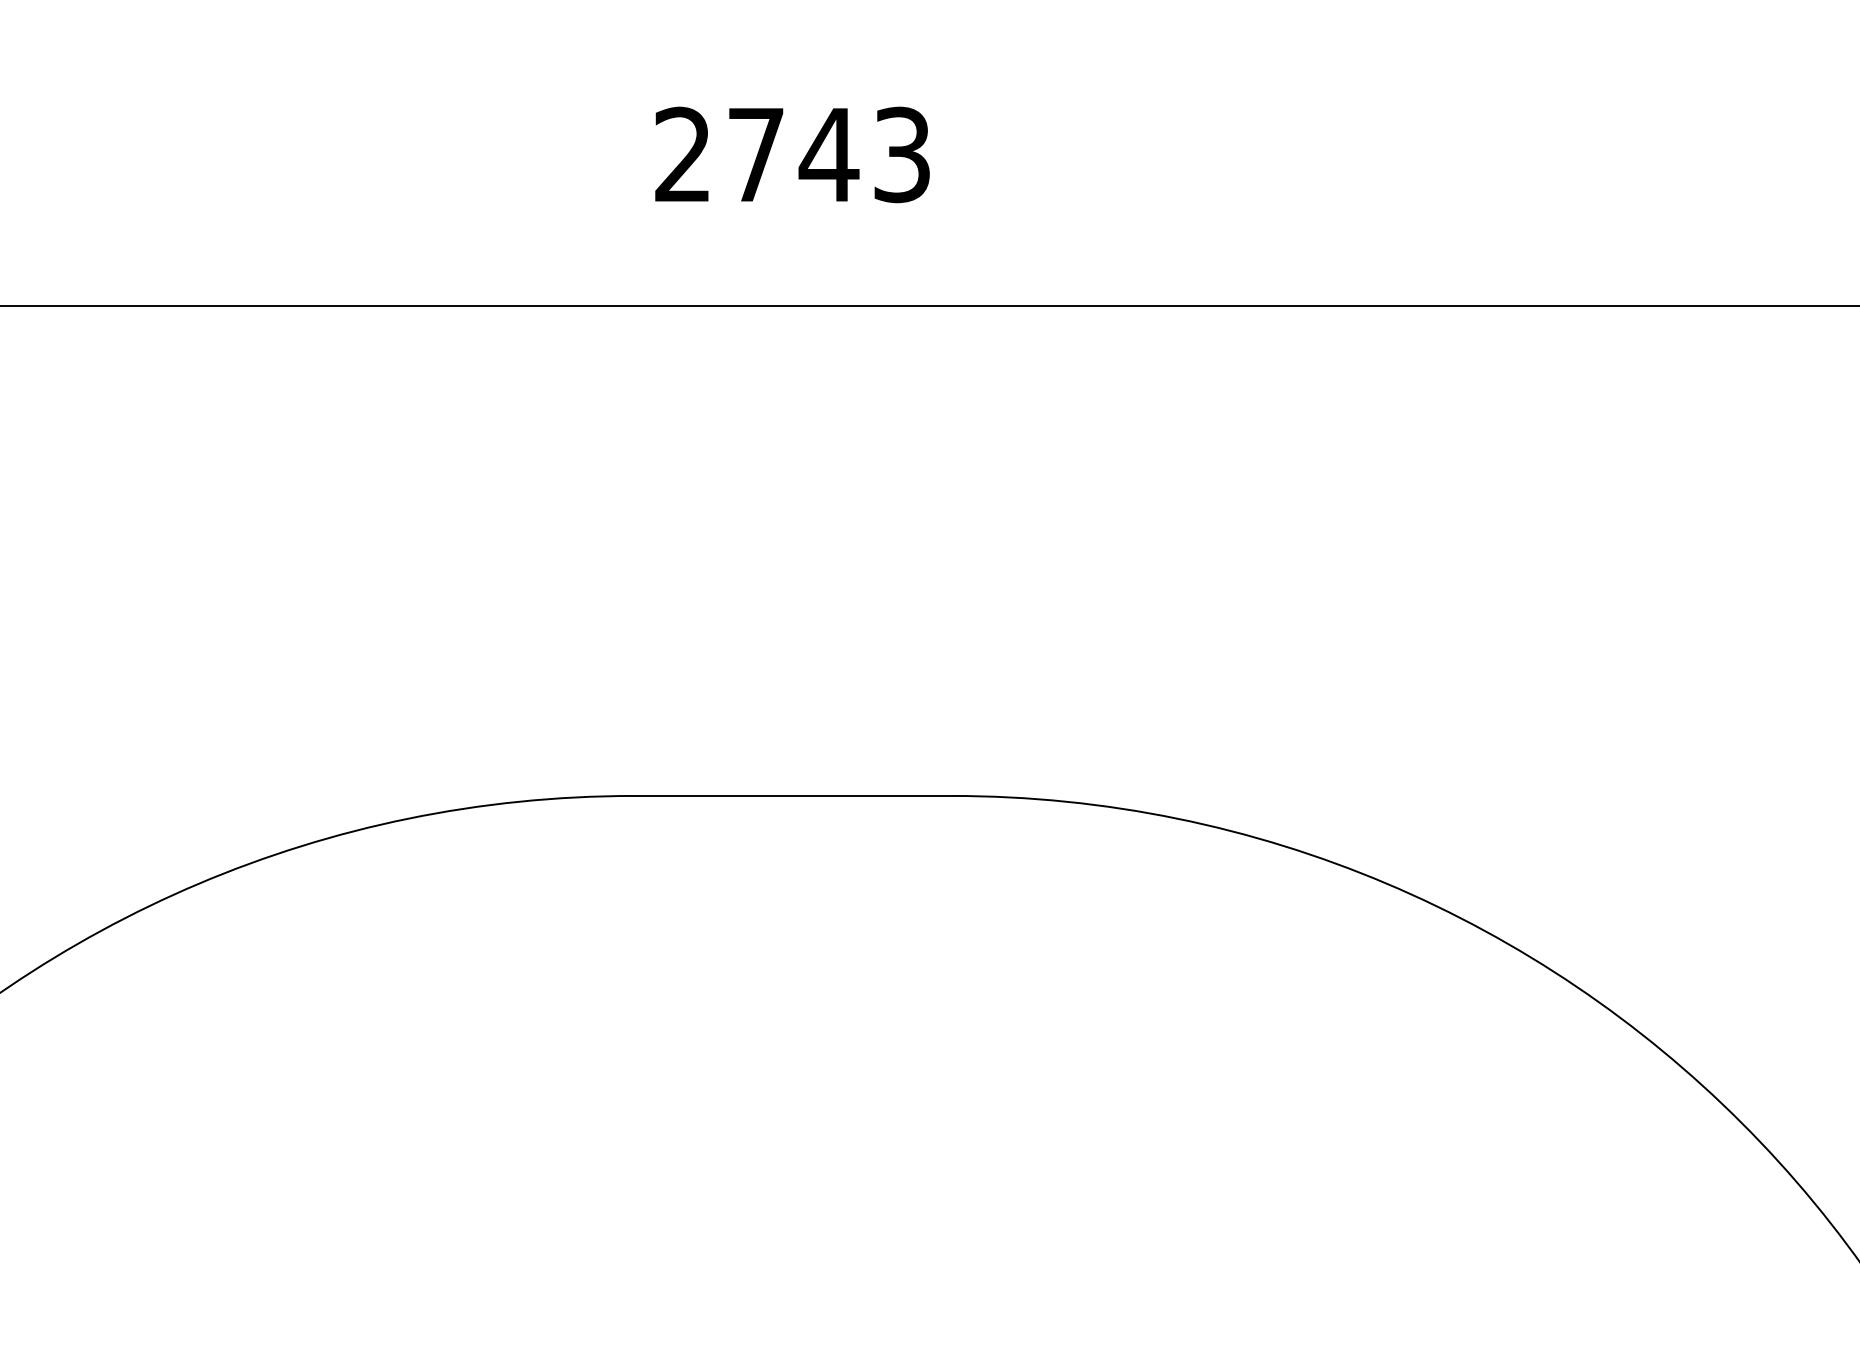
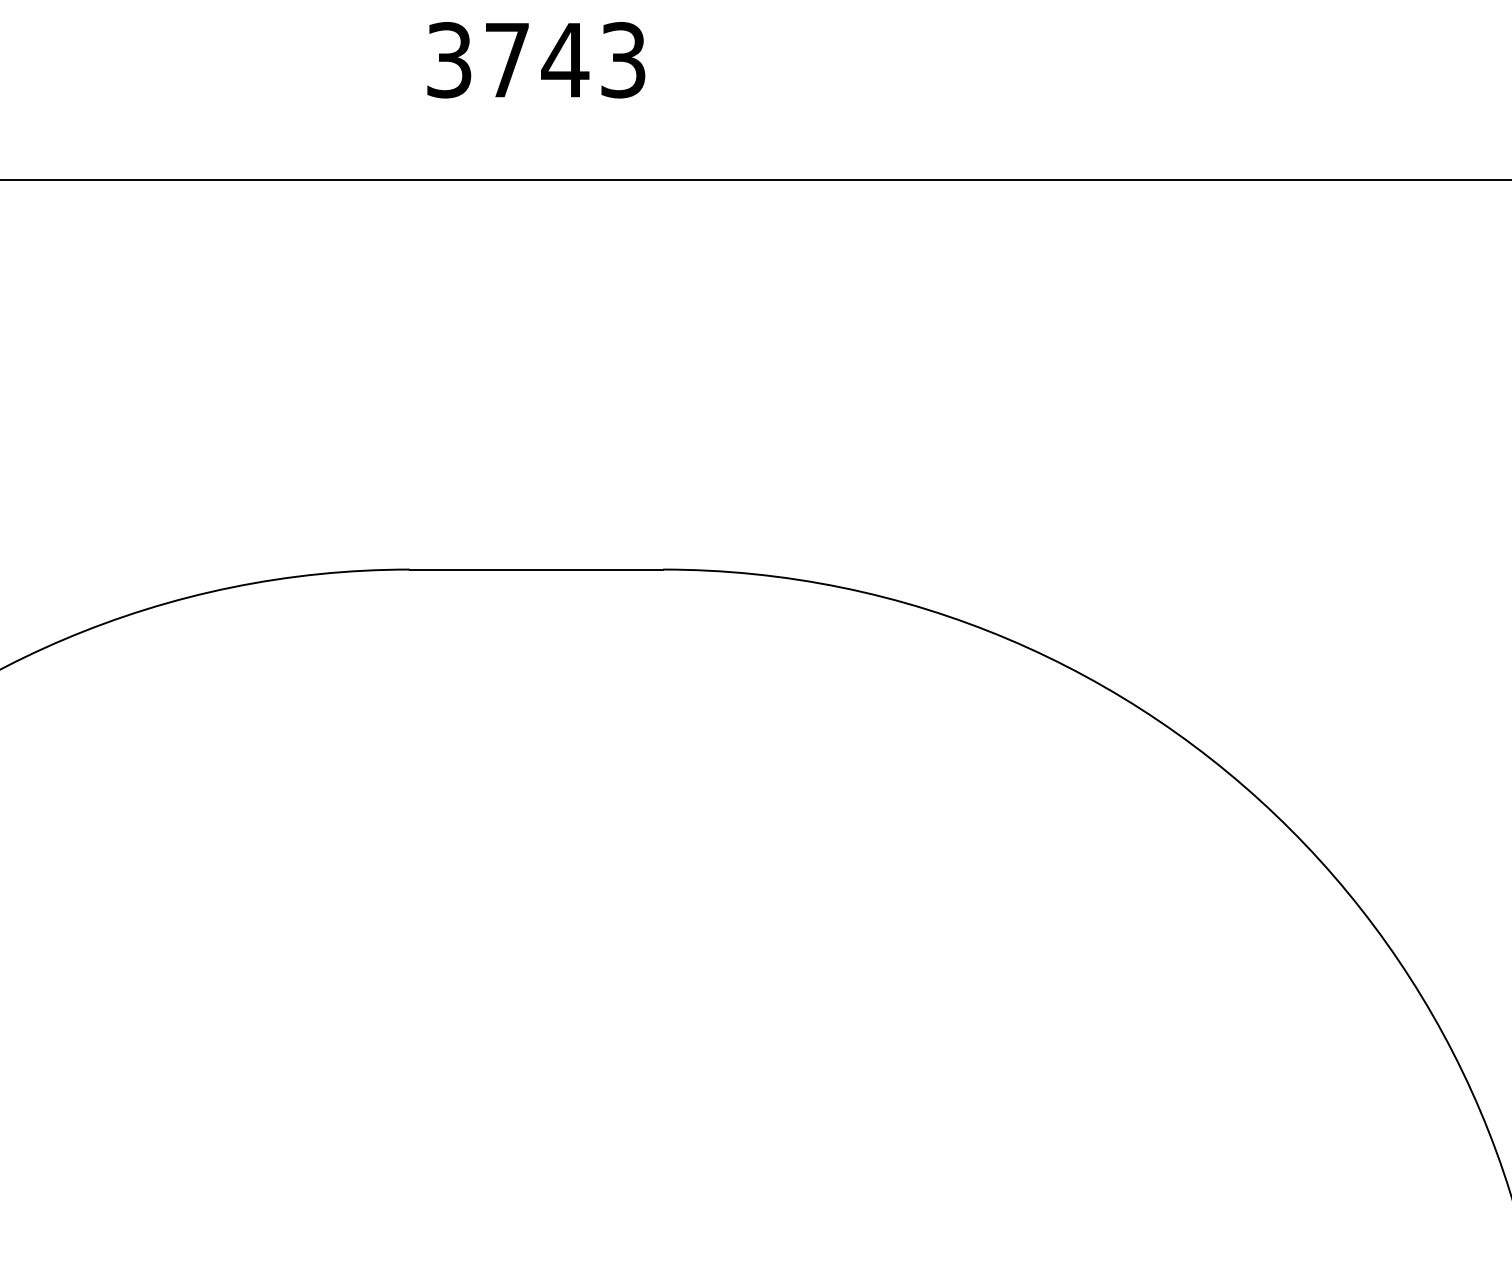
text: (683, 155) -> (449, 60), 2743 -> 3743

